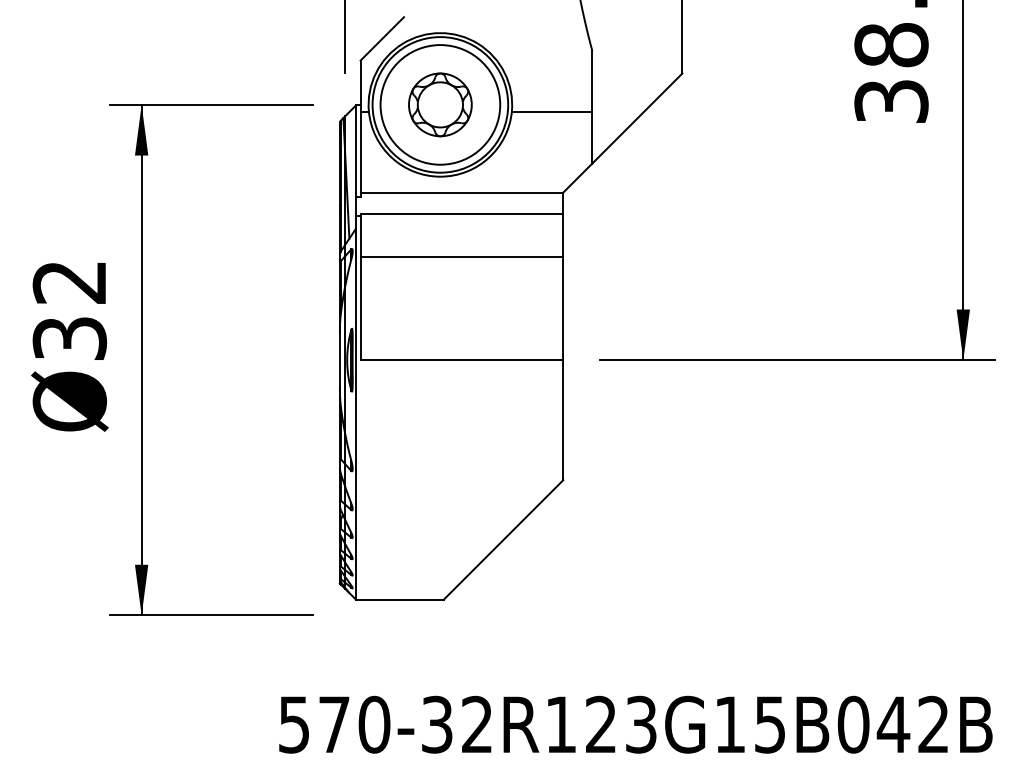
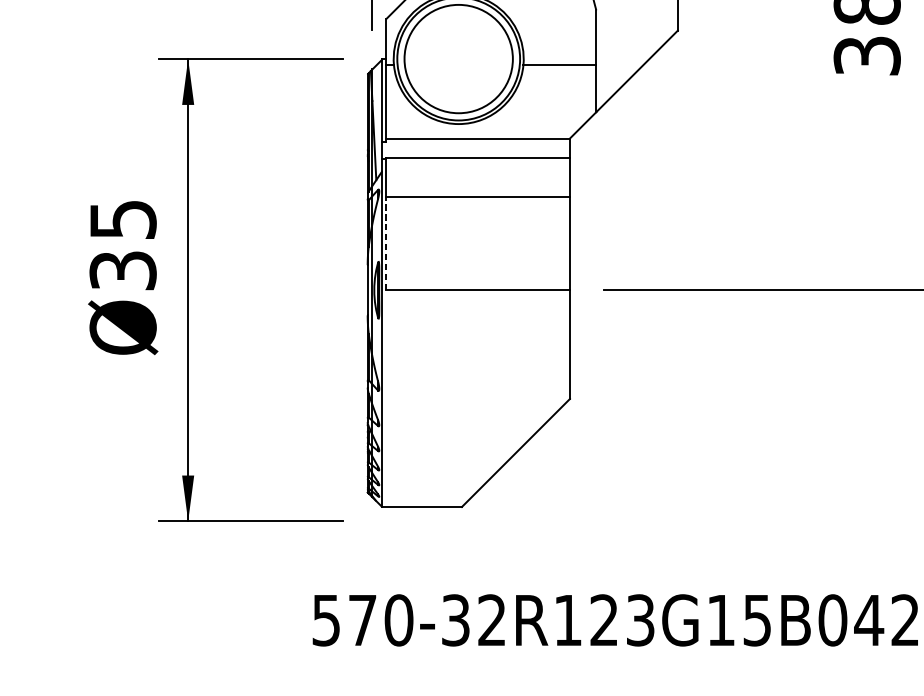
part: (440, 104) -> (458, 58), removed
text: (69, 282) -> (122, 219), Ø32 -> Ø35
line: (360, 308) -> (386, 243), solid -> dashed

